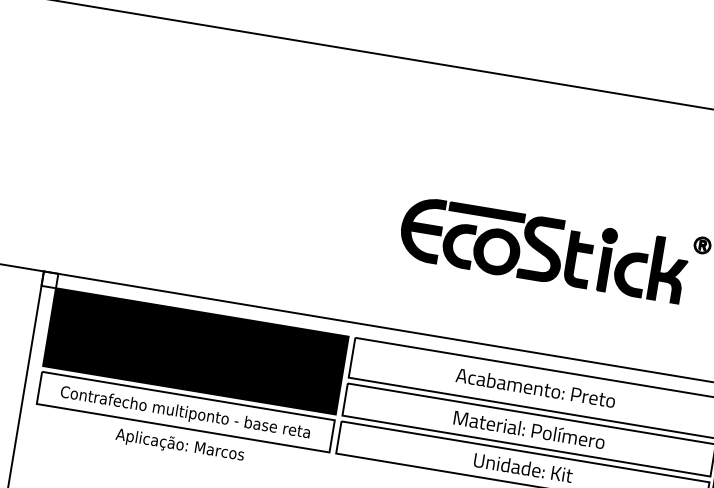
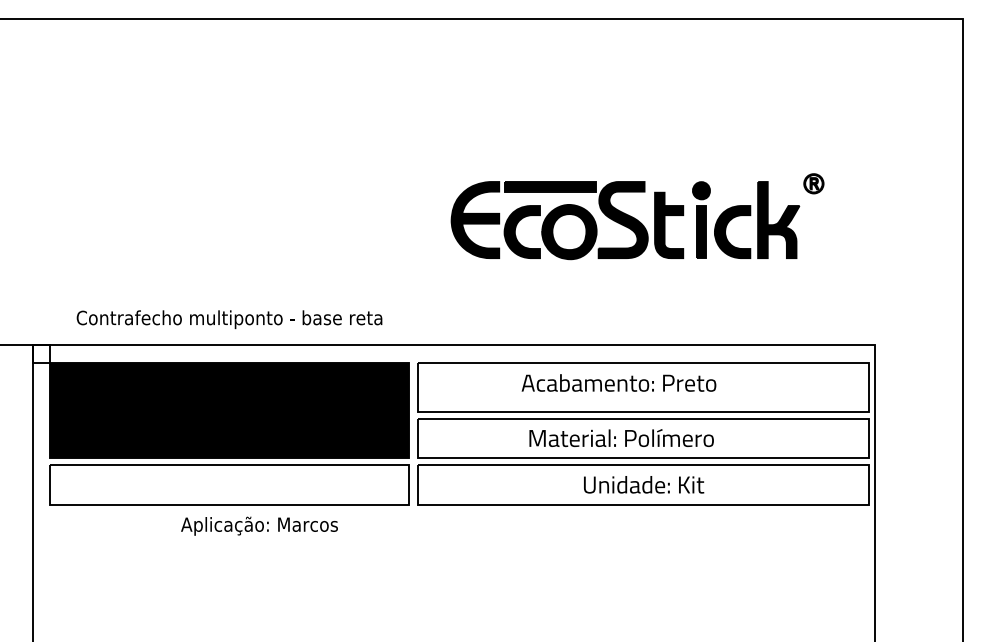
text: (535, 387) -> (618, 382), moved
text: (185, 413) -> (229, 319), moved
text: (529, 430) -> (621, 438), moved
text: (180, 445) -> (259, 525), moved

